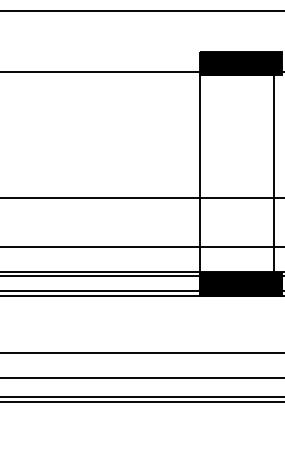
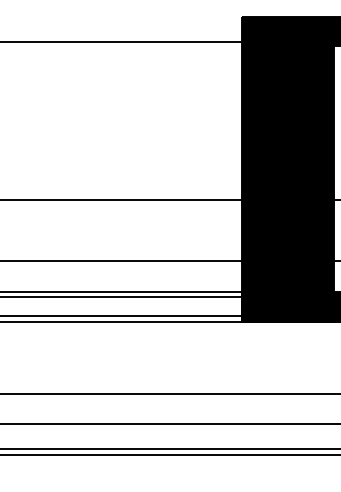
fill: (236, 173) -> (287, 168), added

